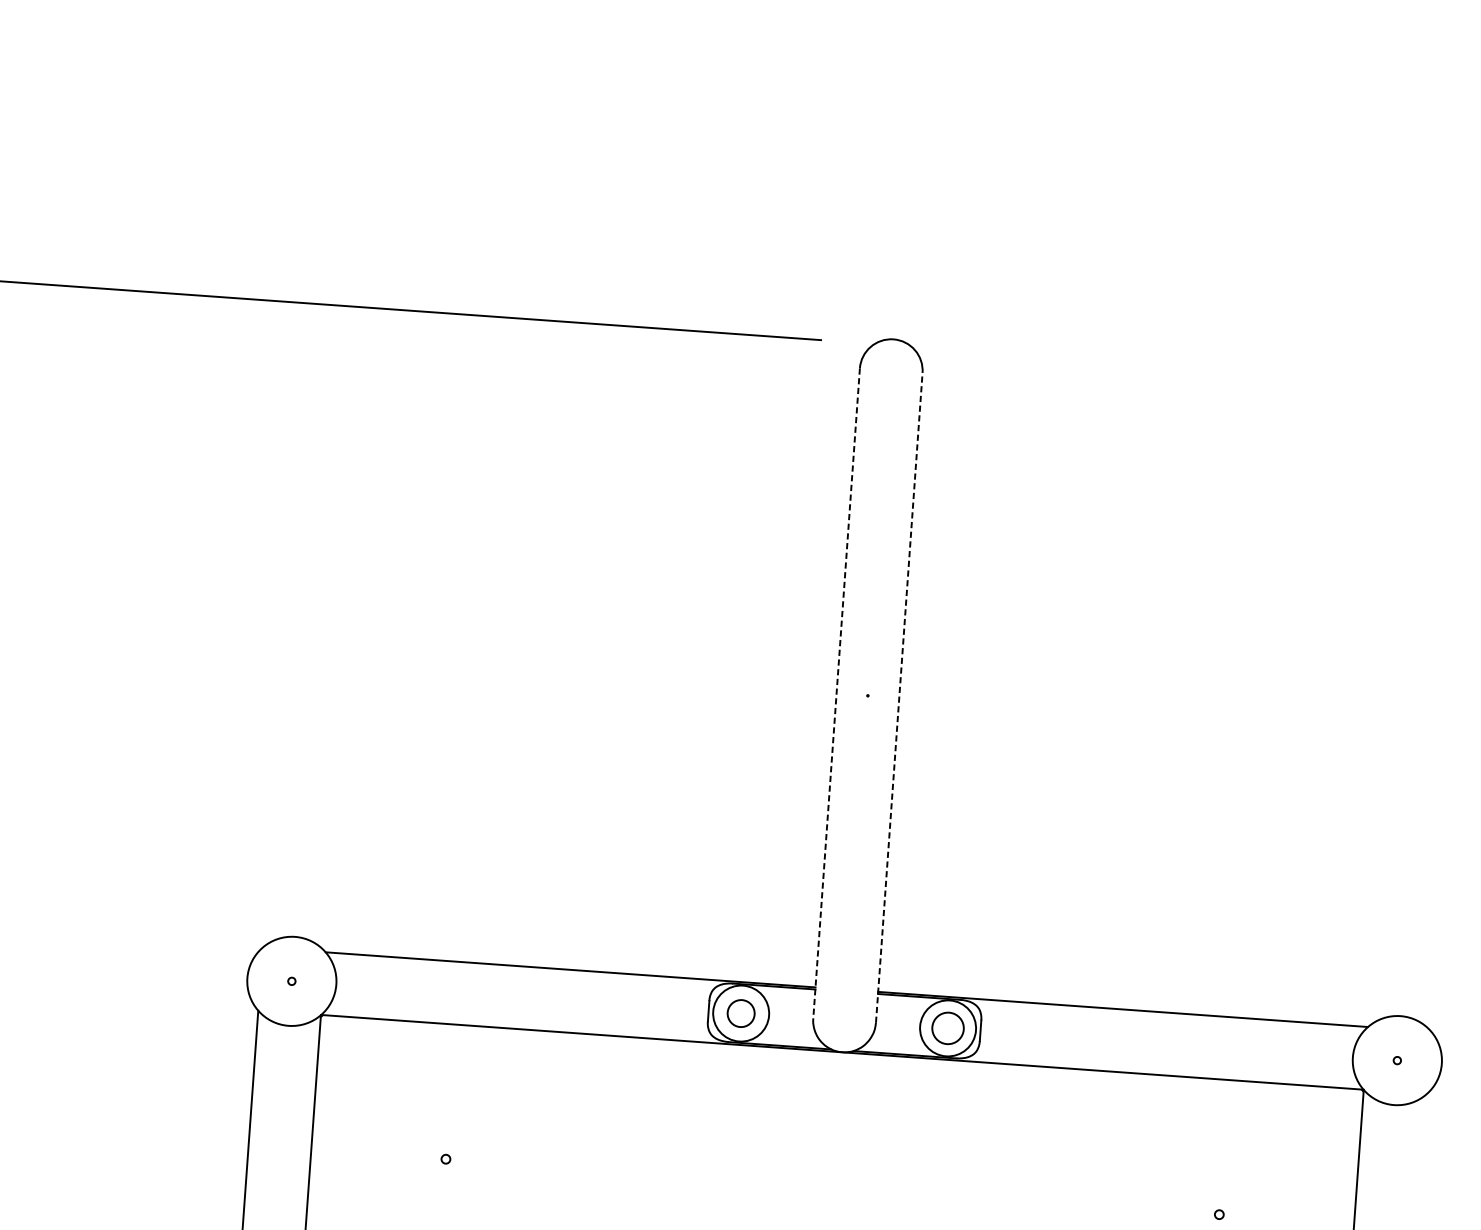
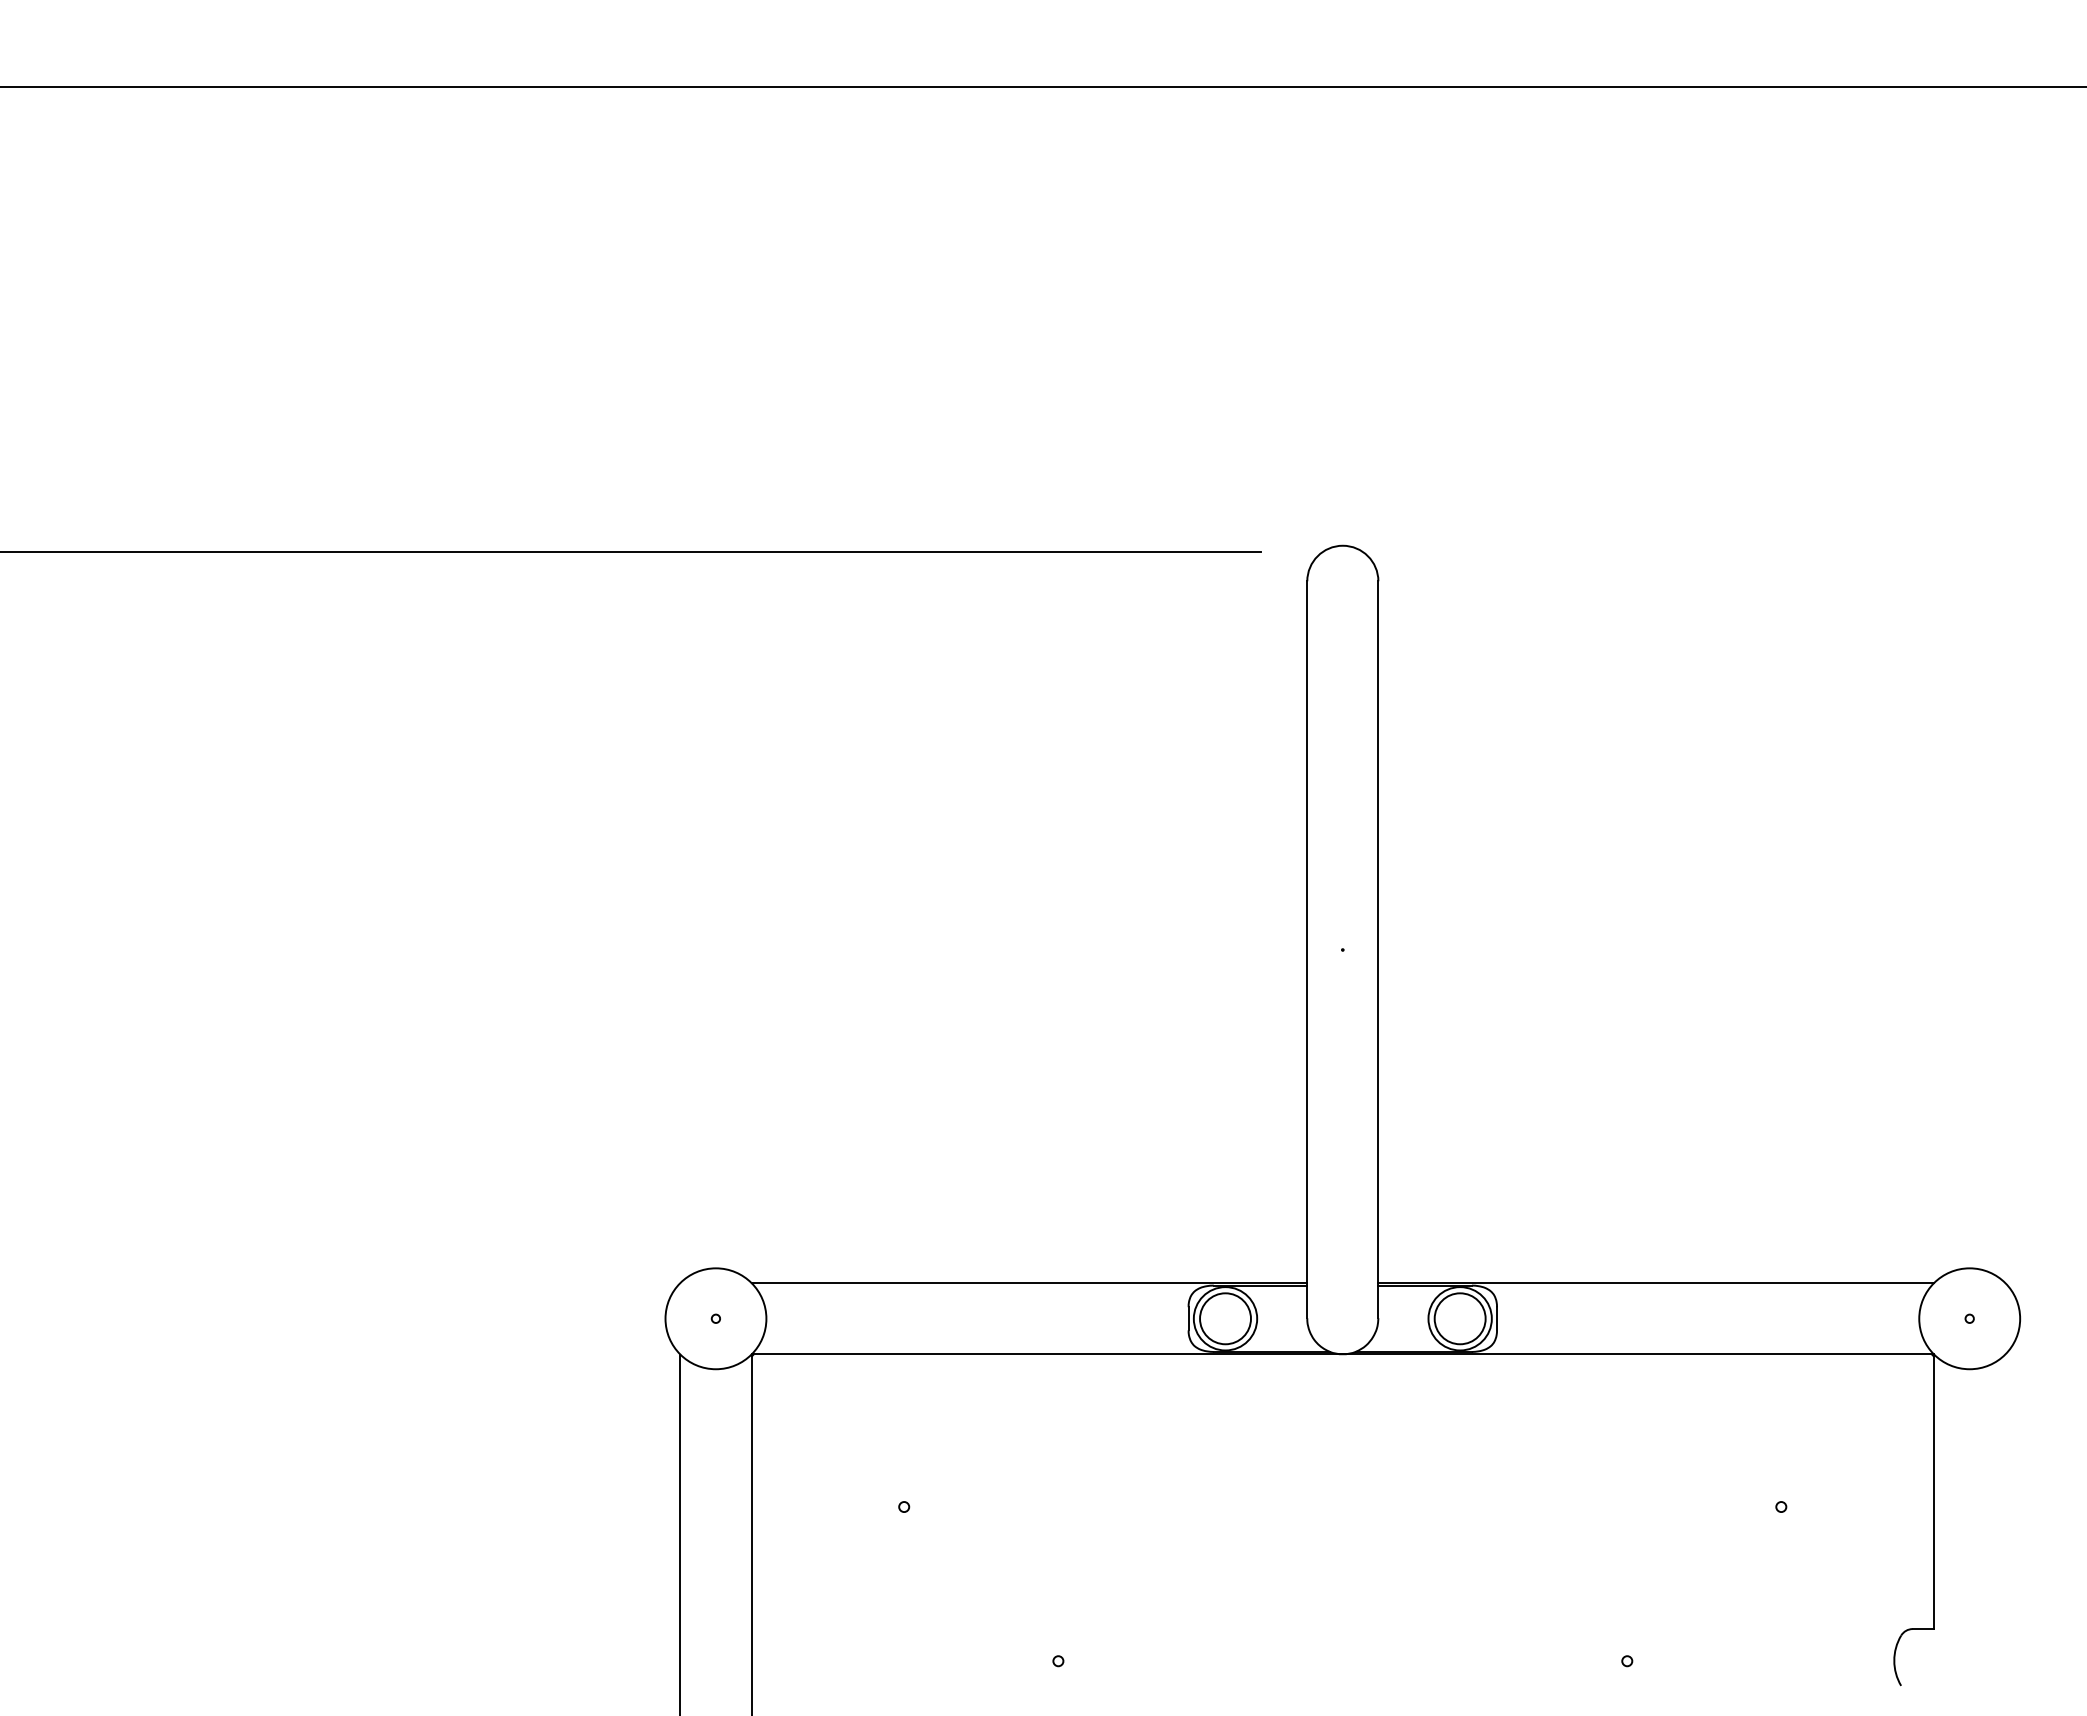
line: (836, 694) -> (1307, 950), dashed -> solid
line: (899, 697) -> (1378, 949), dashed -> solid
circle: (741, 1013) -> (1225, 1318), size x1.67
circle: (947, 1028) -> (1459, 1318), size x1.43

